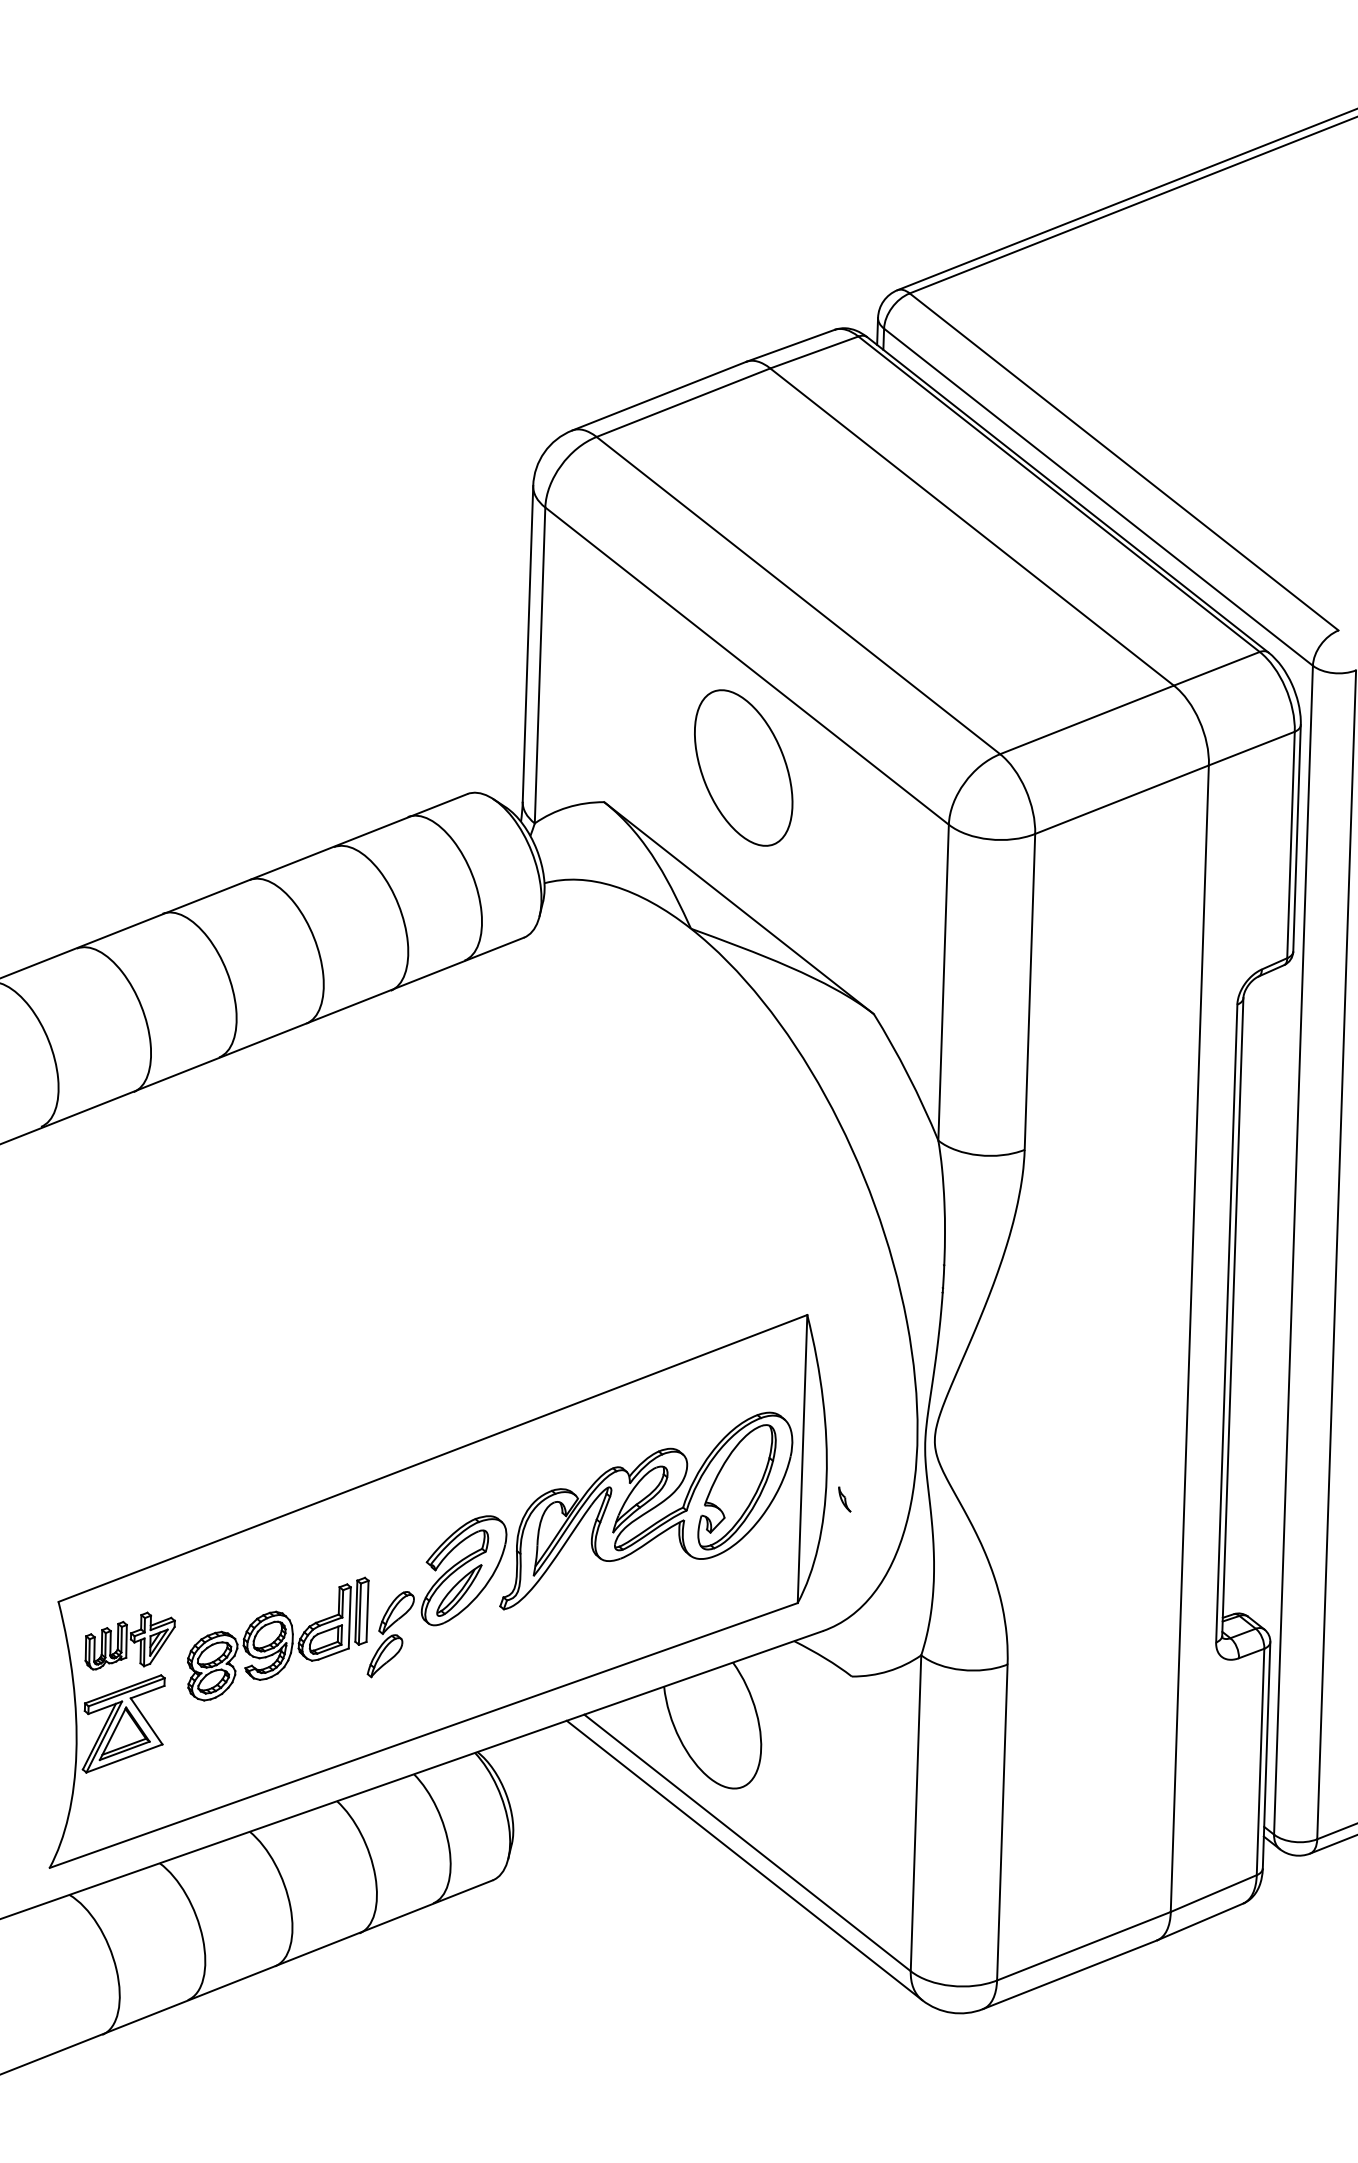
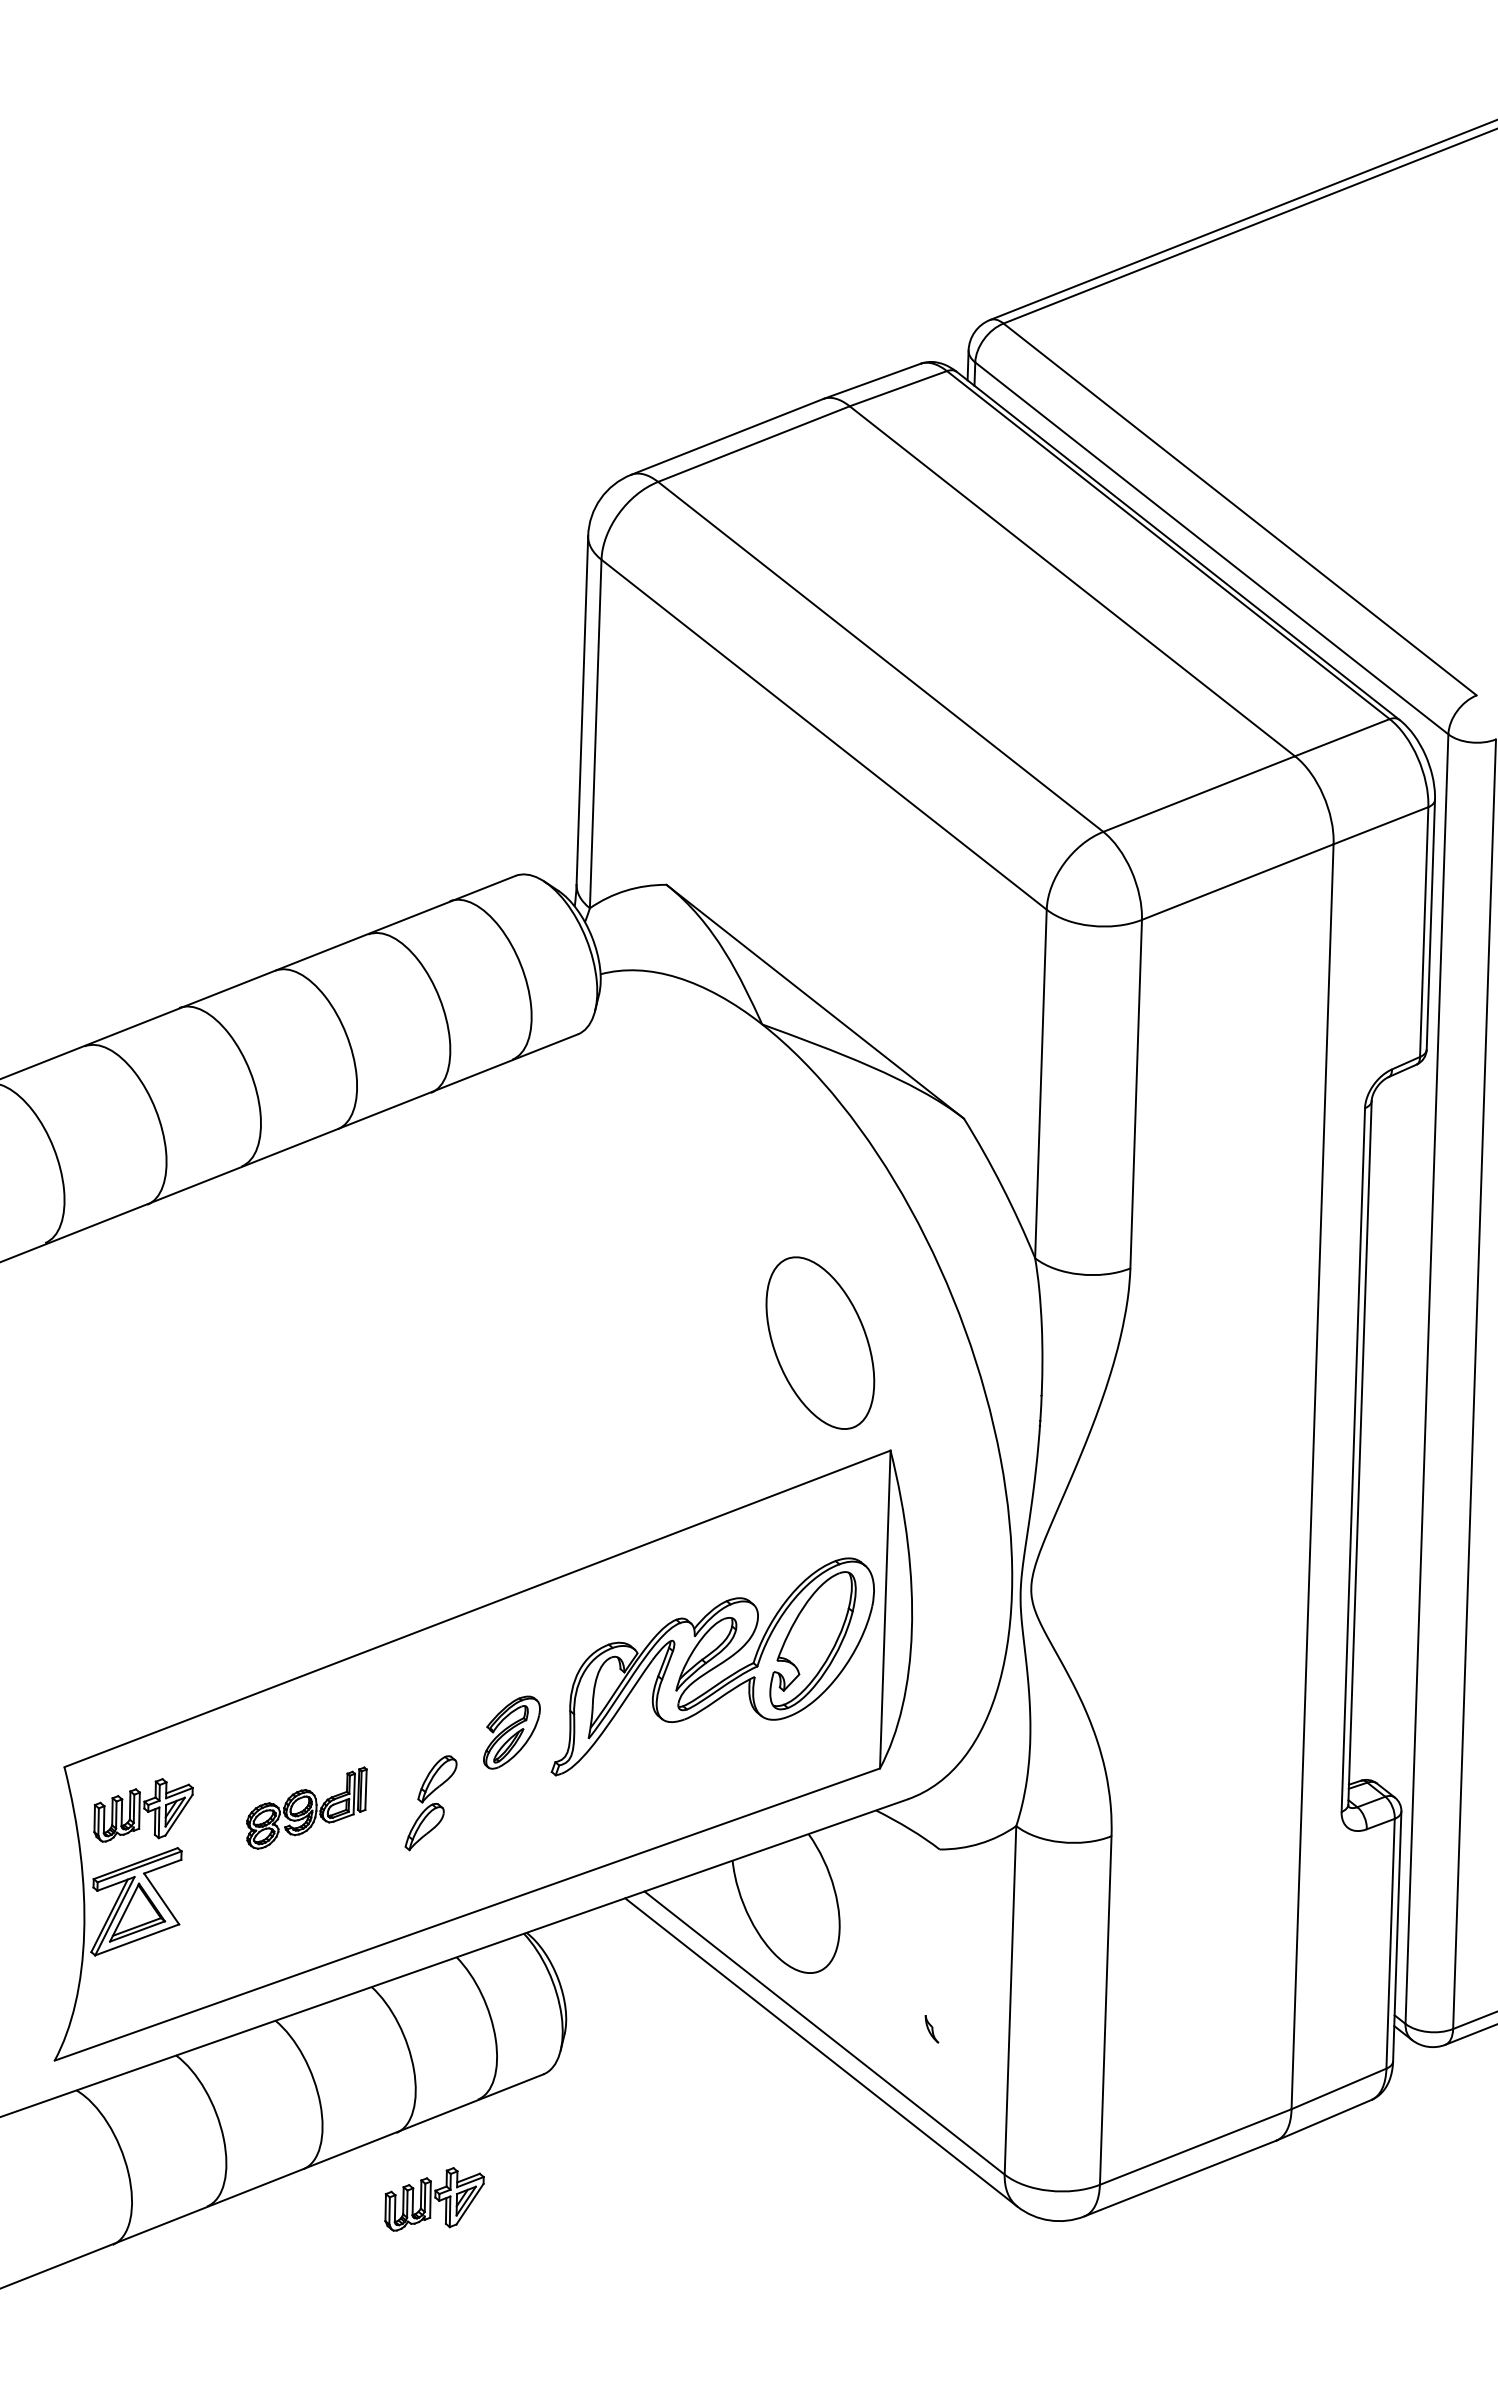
part: (743, 767) -> (820, 1342), moved
part: (844, 1499) -> (931, 2029), moved
part: (463, 1570) -> (511, 1732), size x0.6
part: (277, 1638) -> (306, 1807), size x0.6
part: (393, 1993) -> (434, 2199), added

